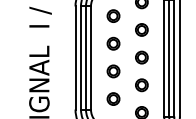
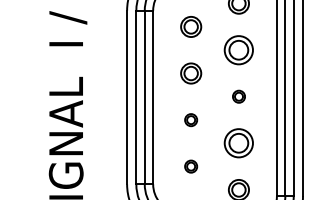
part: (141, 29) -> (238, 49), size x1.4
part: (141, 57) -> (238, 96), size x0.6
part: (113, 71) -> (191, 120), size x0.6
part: (141, 85) -> (238, 143), size x1.4
part: (113, 98) -> (191, 165), size x0.6

